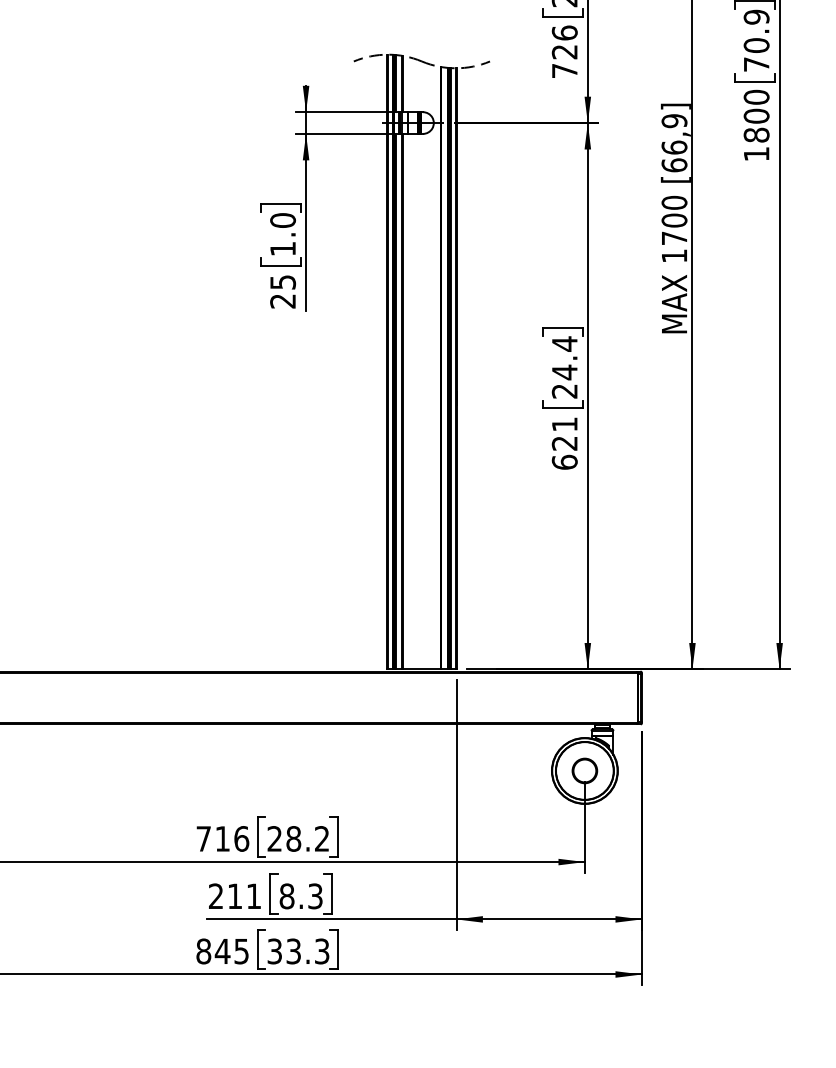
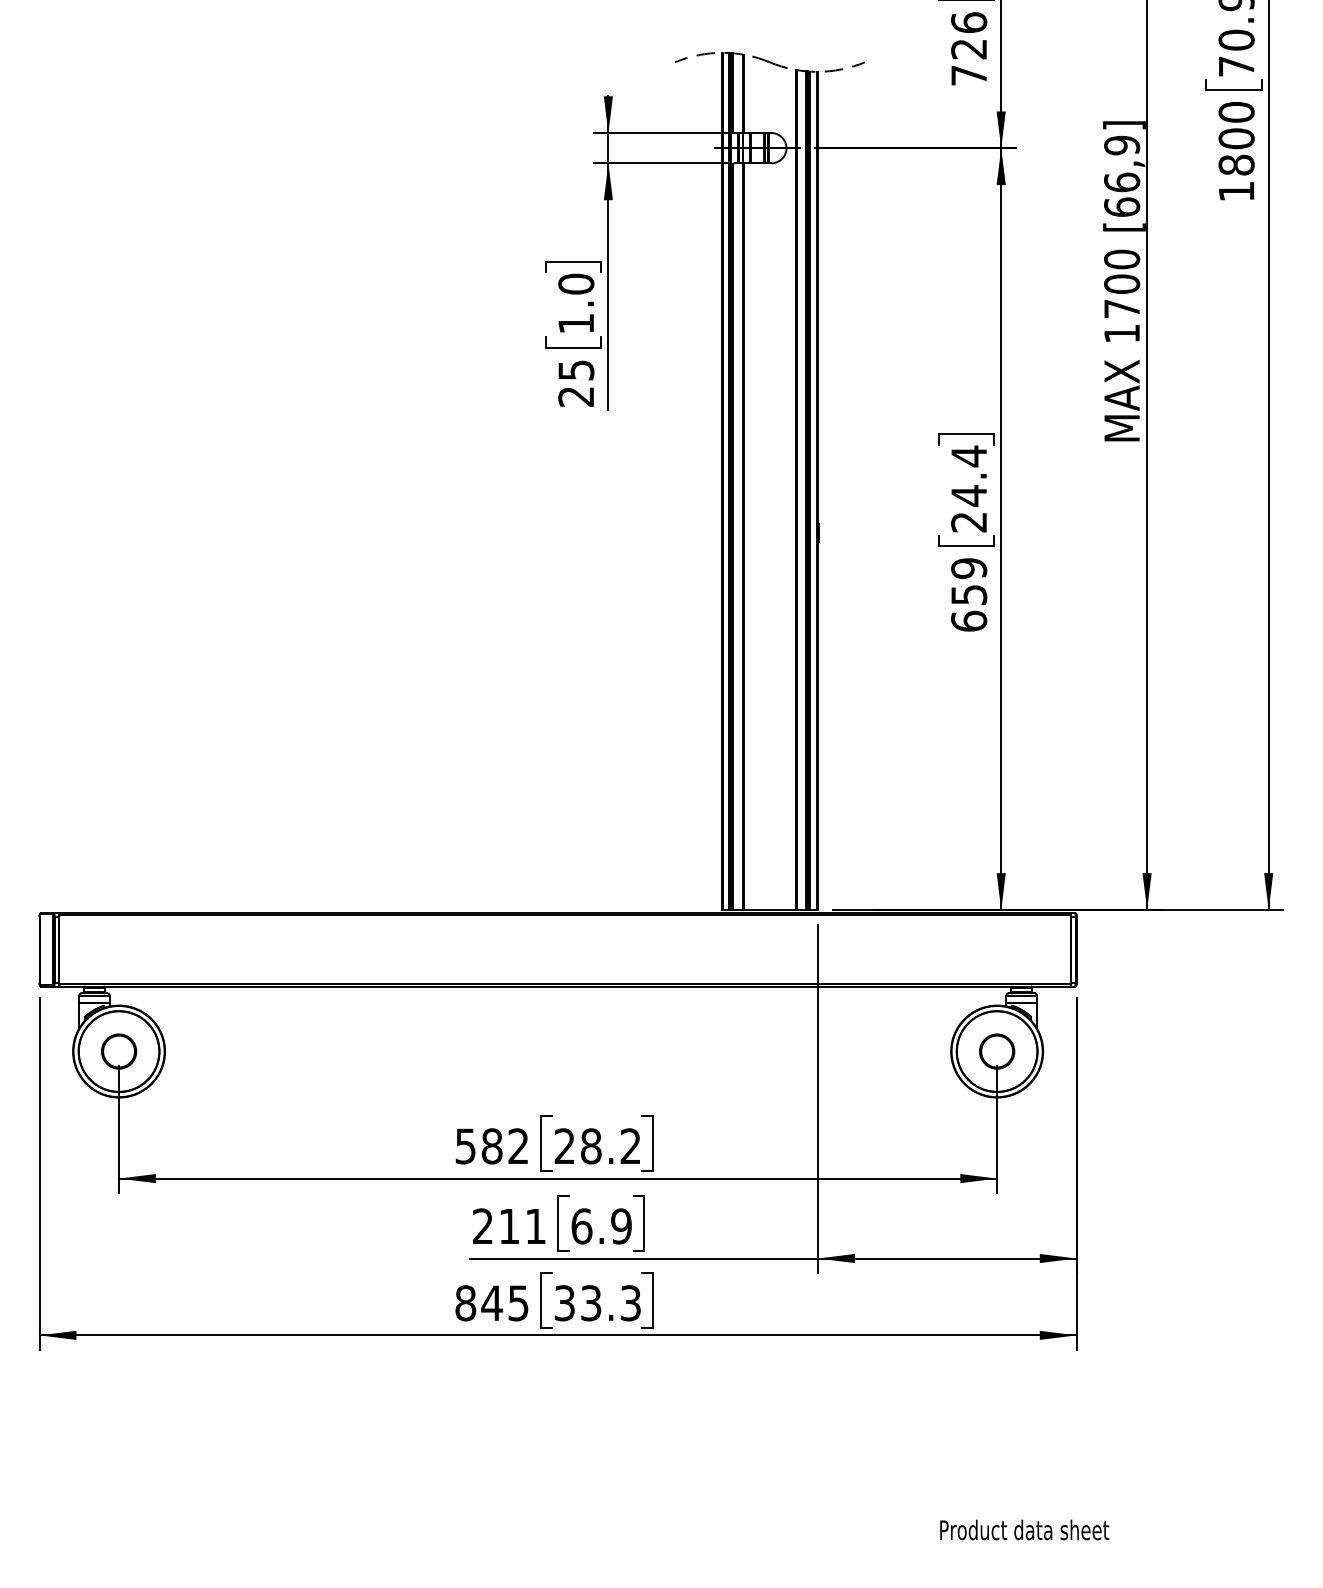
text: (565, 433) -> (969, 581), 621 -> 659
text: (222, 839) -> (492, 1146), 716 -> 582
text: (301, 896) -> (601, 1226), 8.3 -> 6.9

